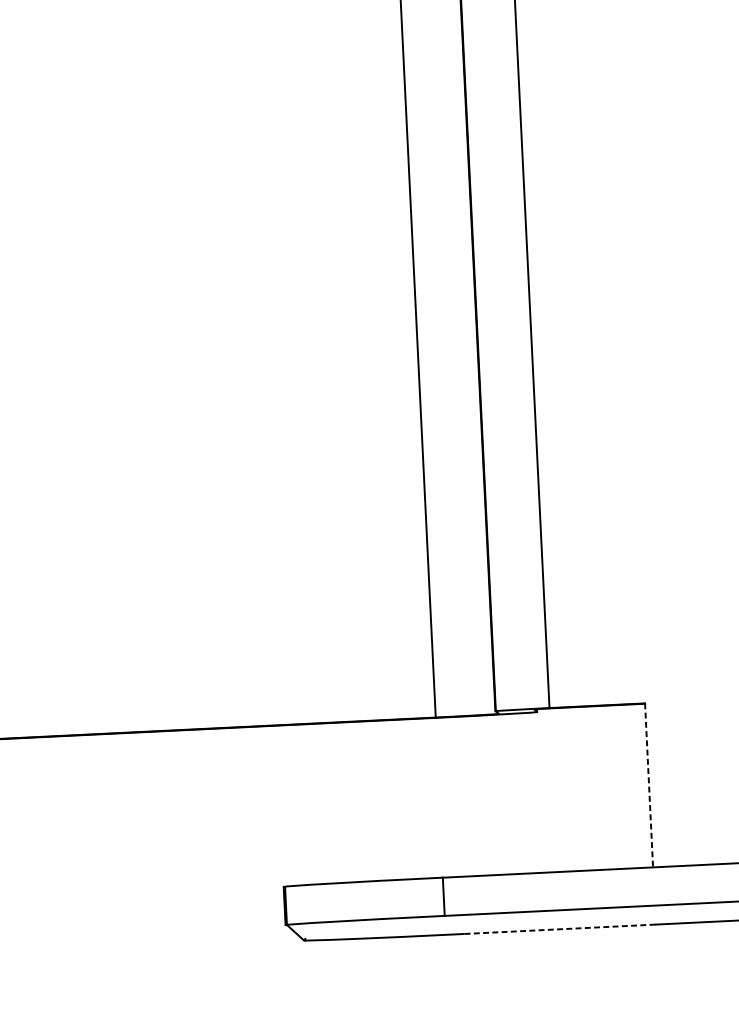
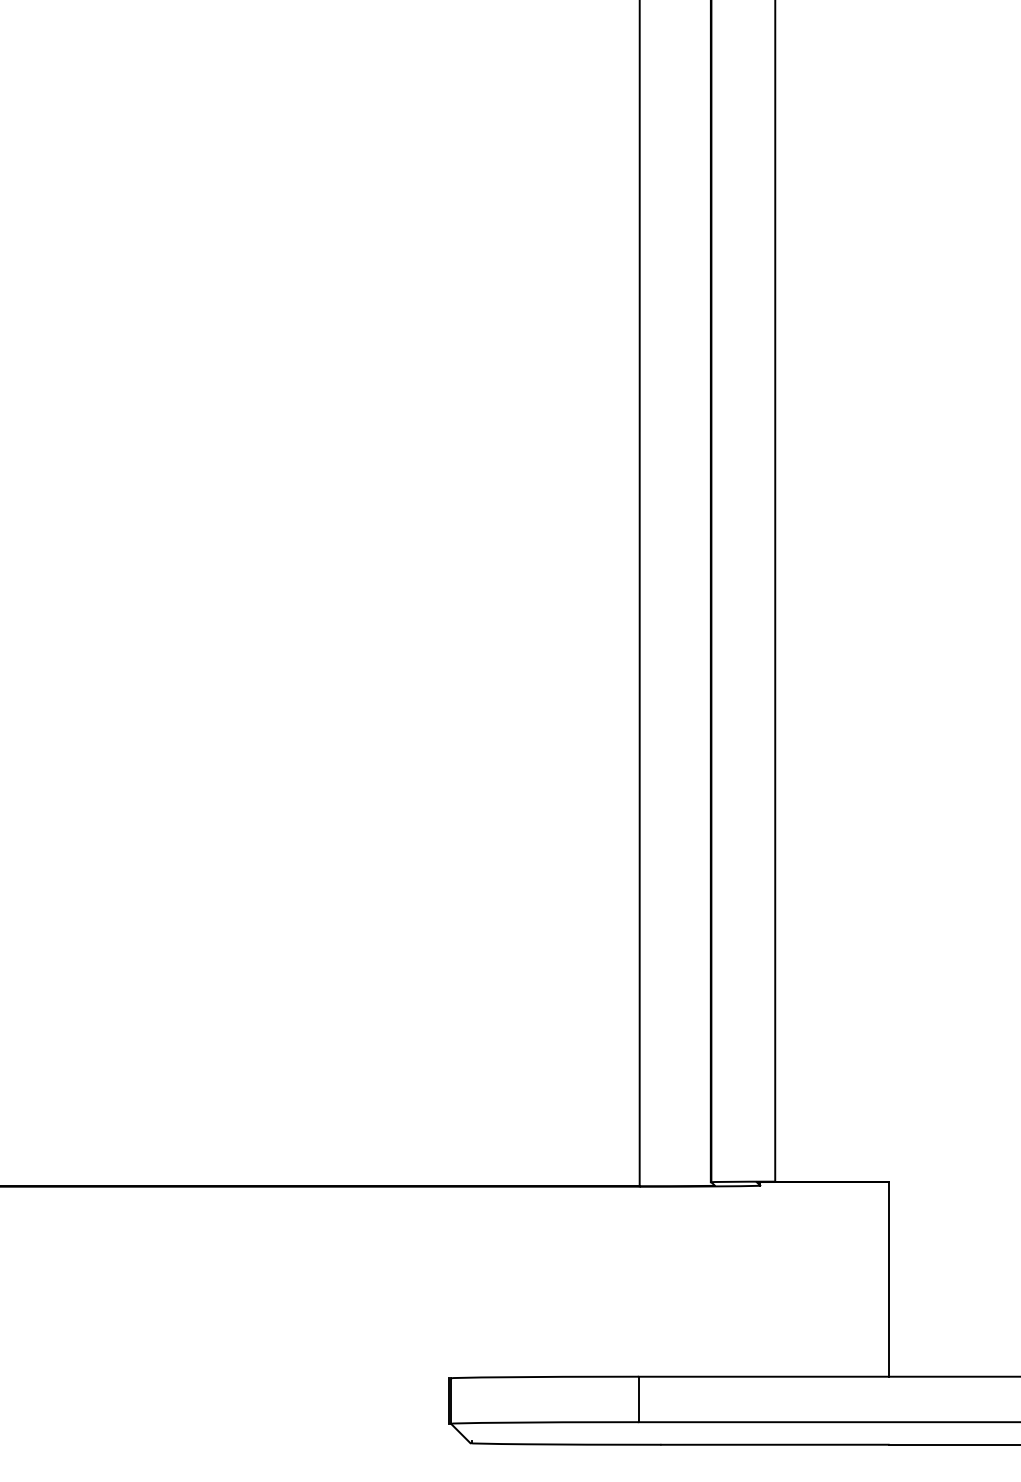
line: (648, 785) -> (888, 1279), dashed -> solid
line: (560, 929) -> (775, 1444), dashed -> solid

